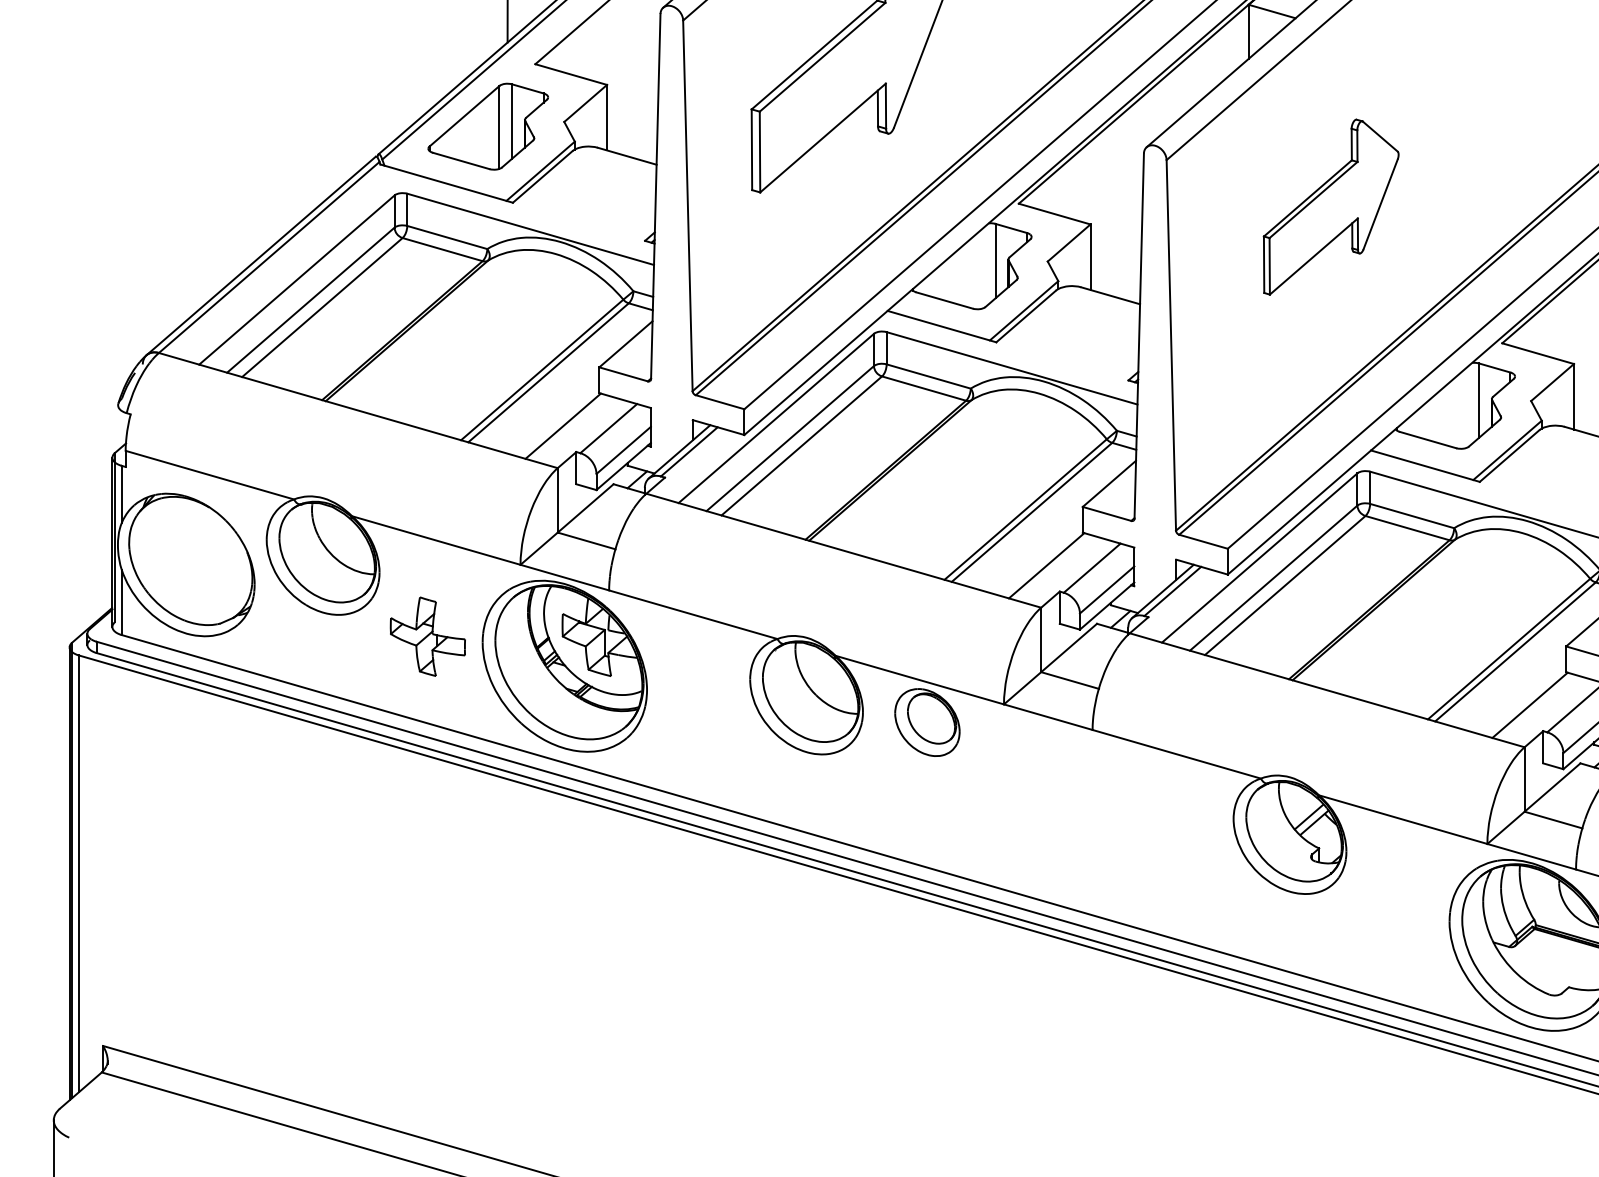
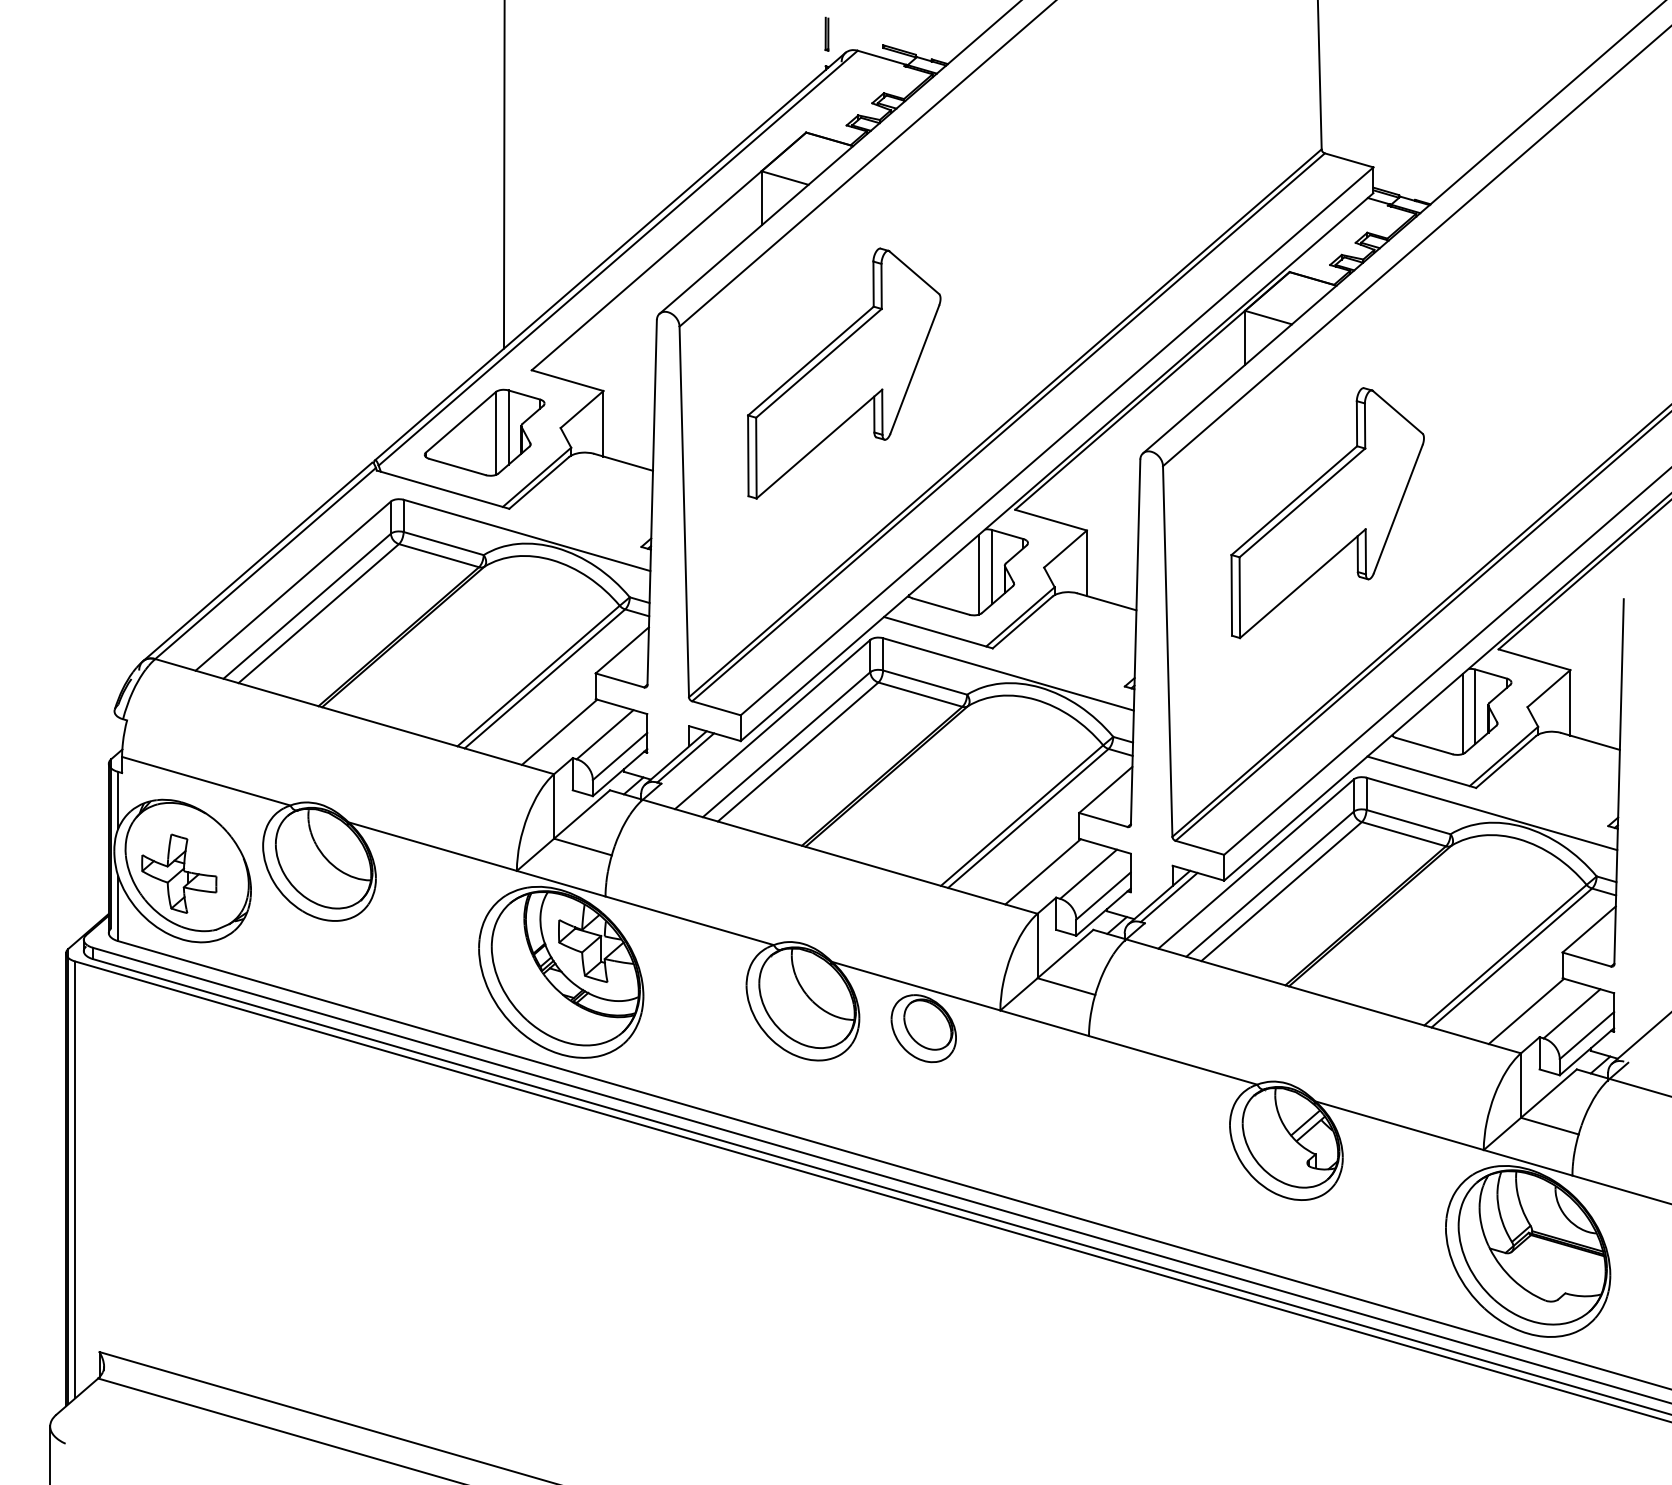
part: (1331, 207) -> (1327, 513), size x1.43
line: (983, 268) -> (979, 574), added
line: (1466, 408) -> (1462, 714), added
part: (428, 636) -> (179, 873), moved

